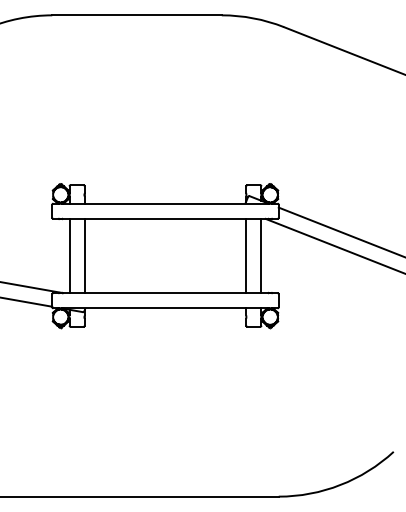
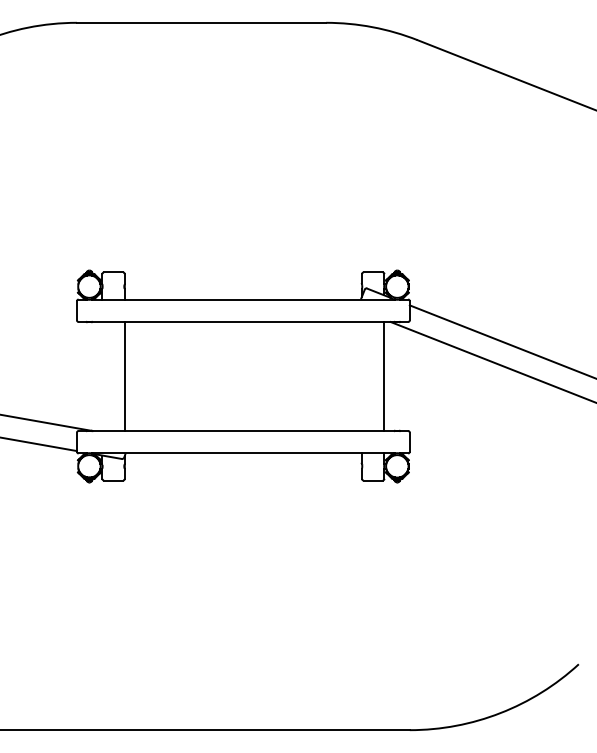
line: (69, 255) -> (102, 375), removed
line: (246, 255) -> (362, 375), removed

